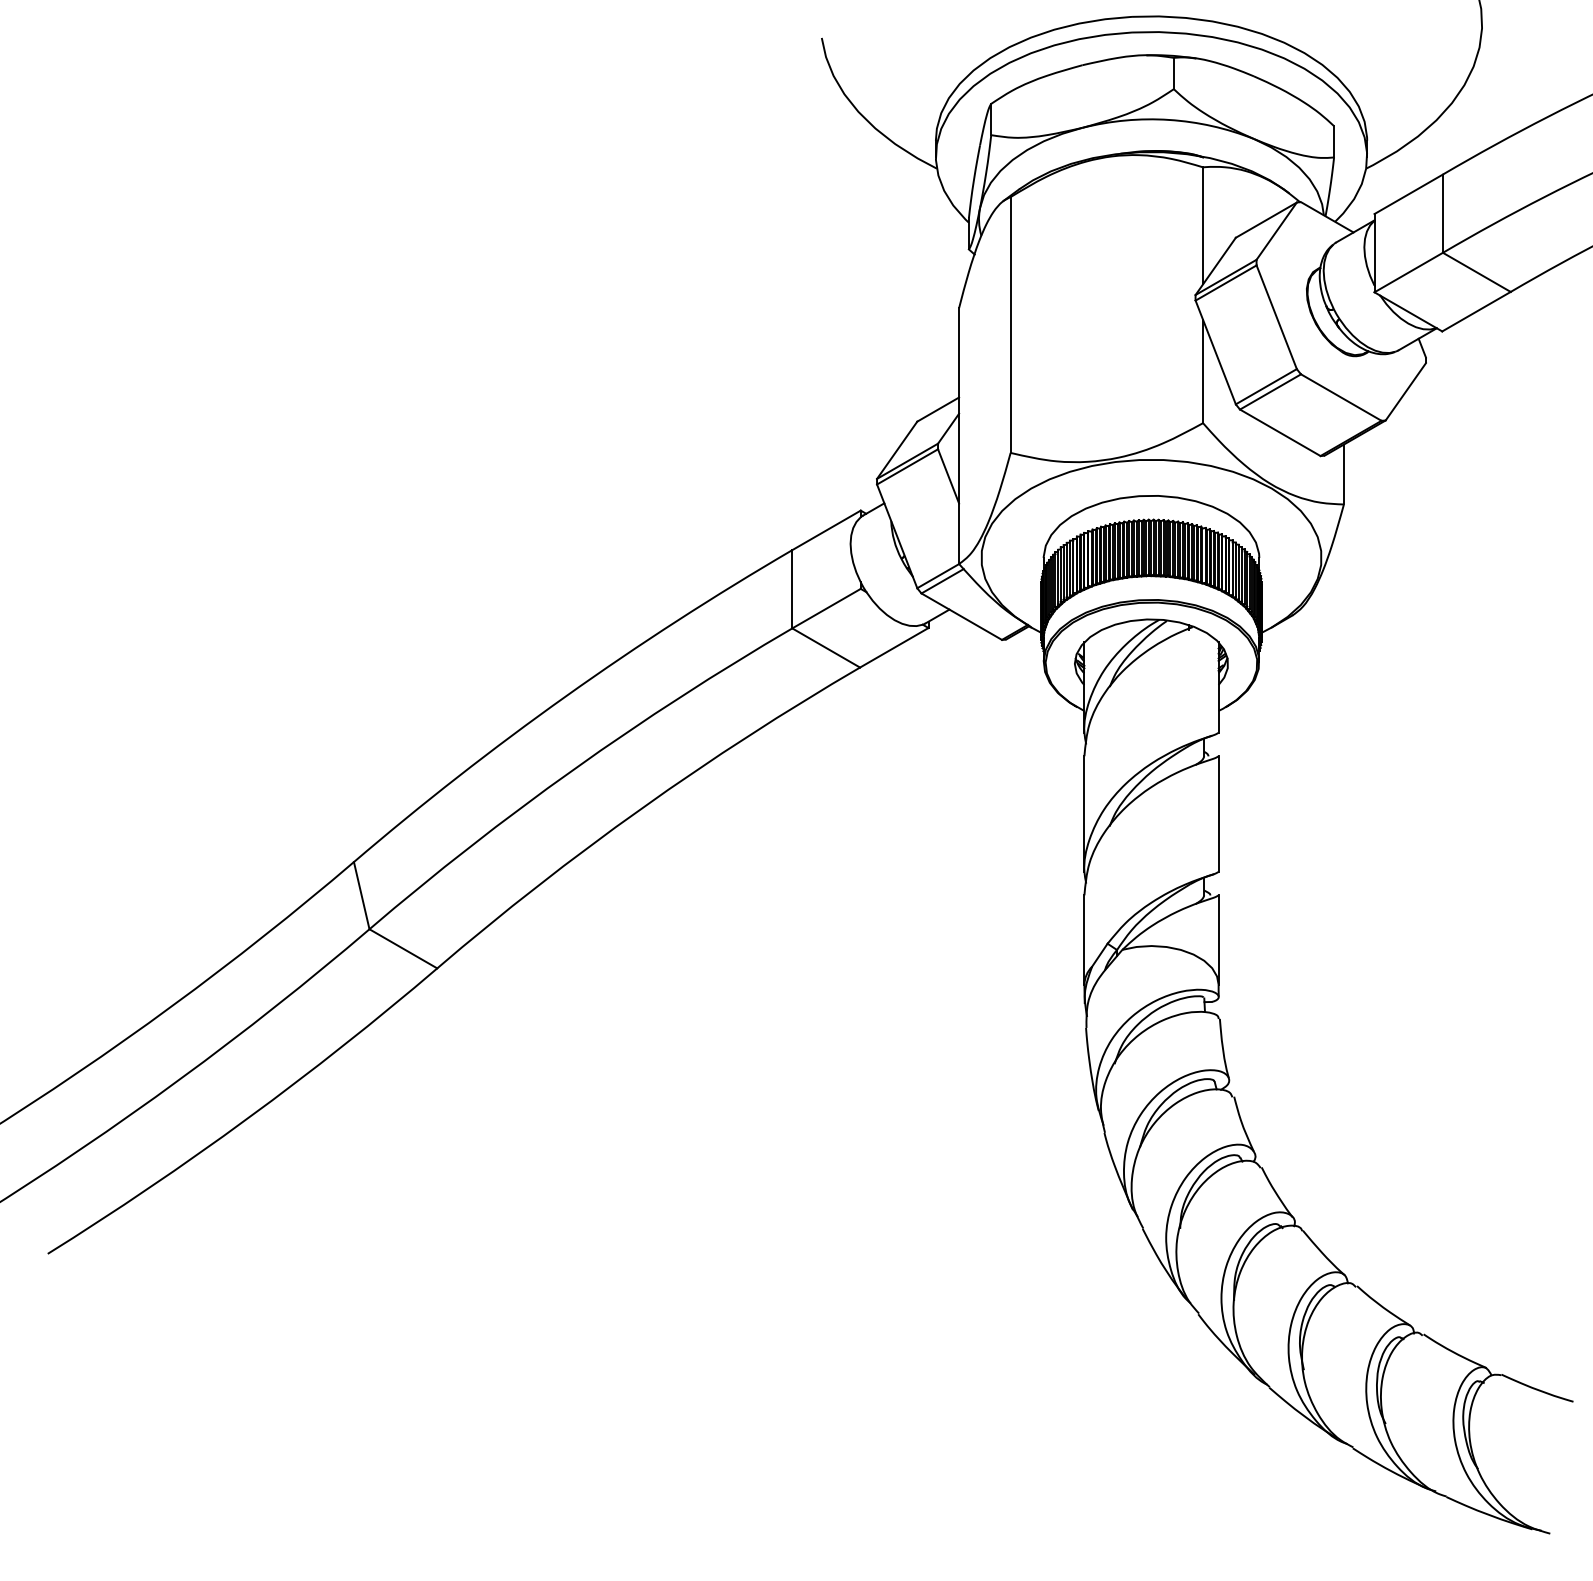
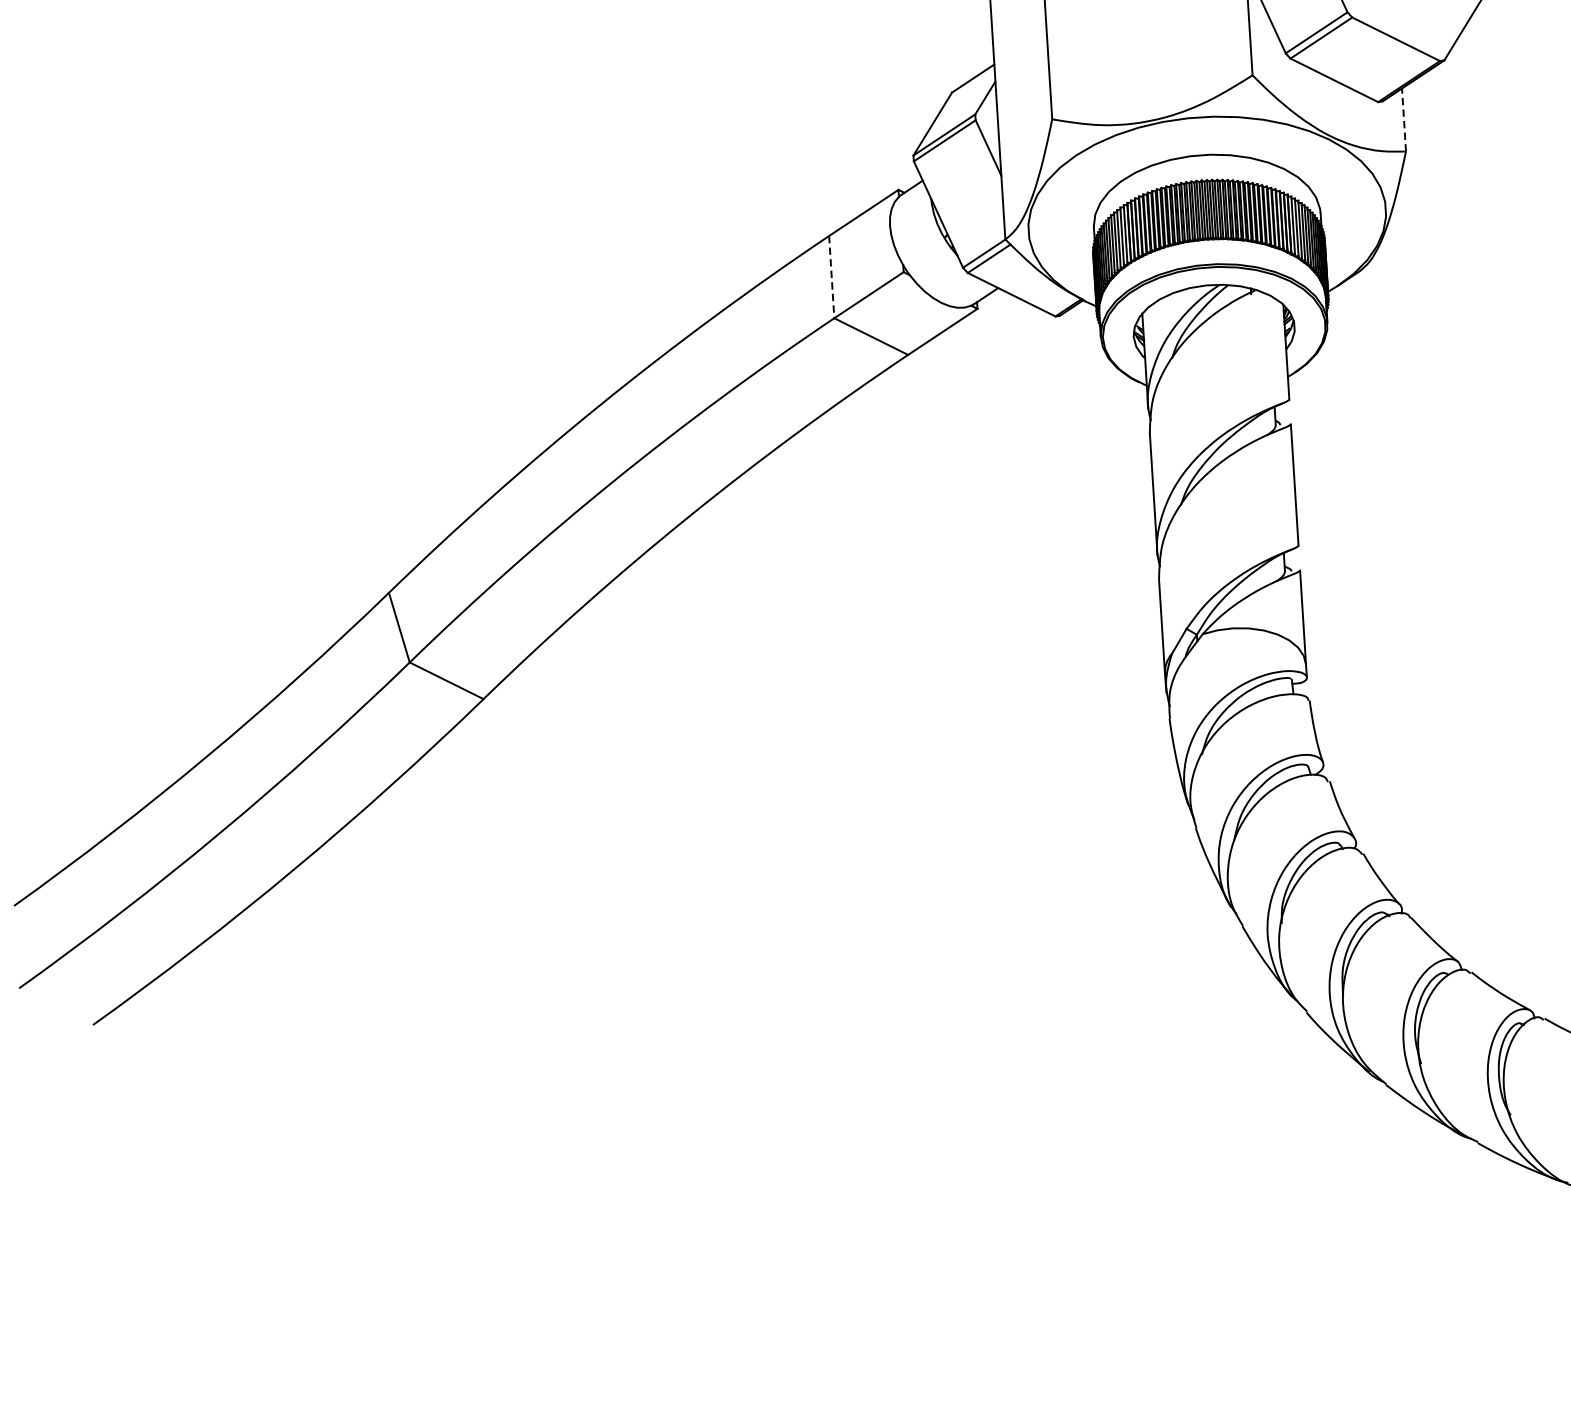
line: (1343, 474) -> (1403, 120), solid -> dashed
line: (792, 589) -> (831, 277), solid -> dashed

